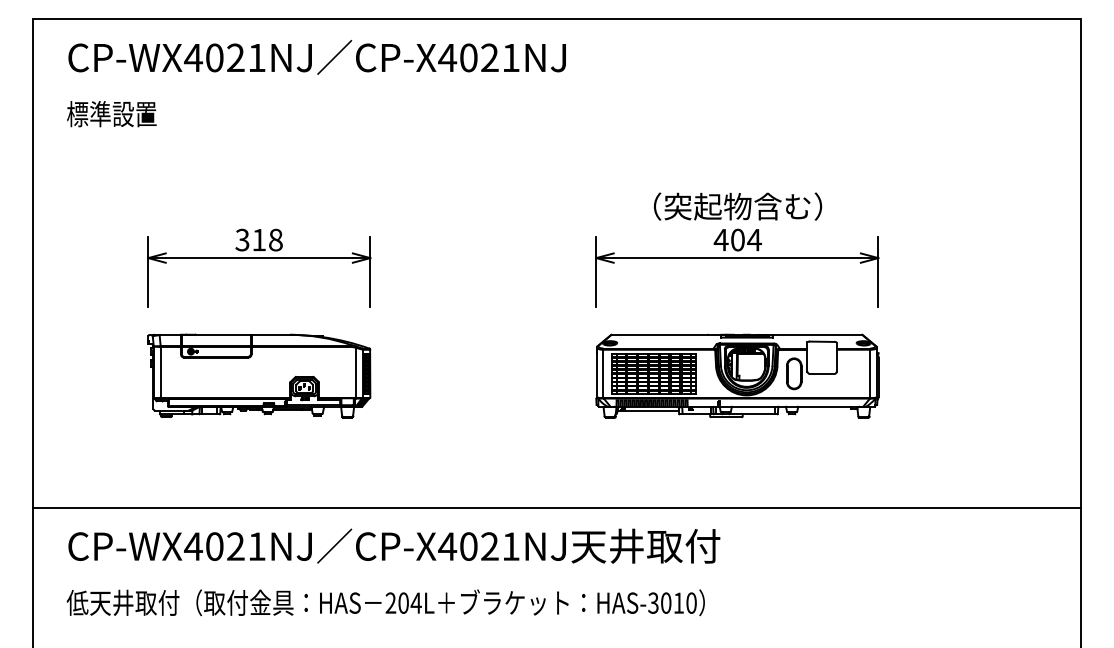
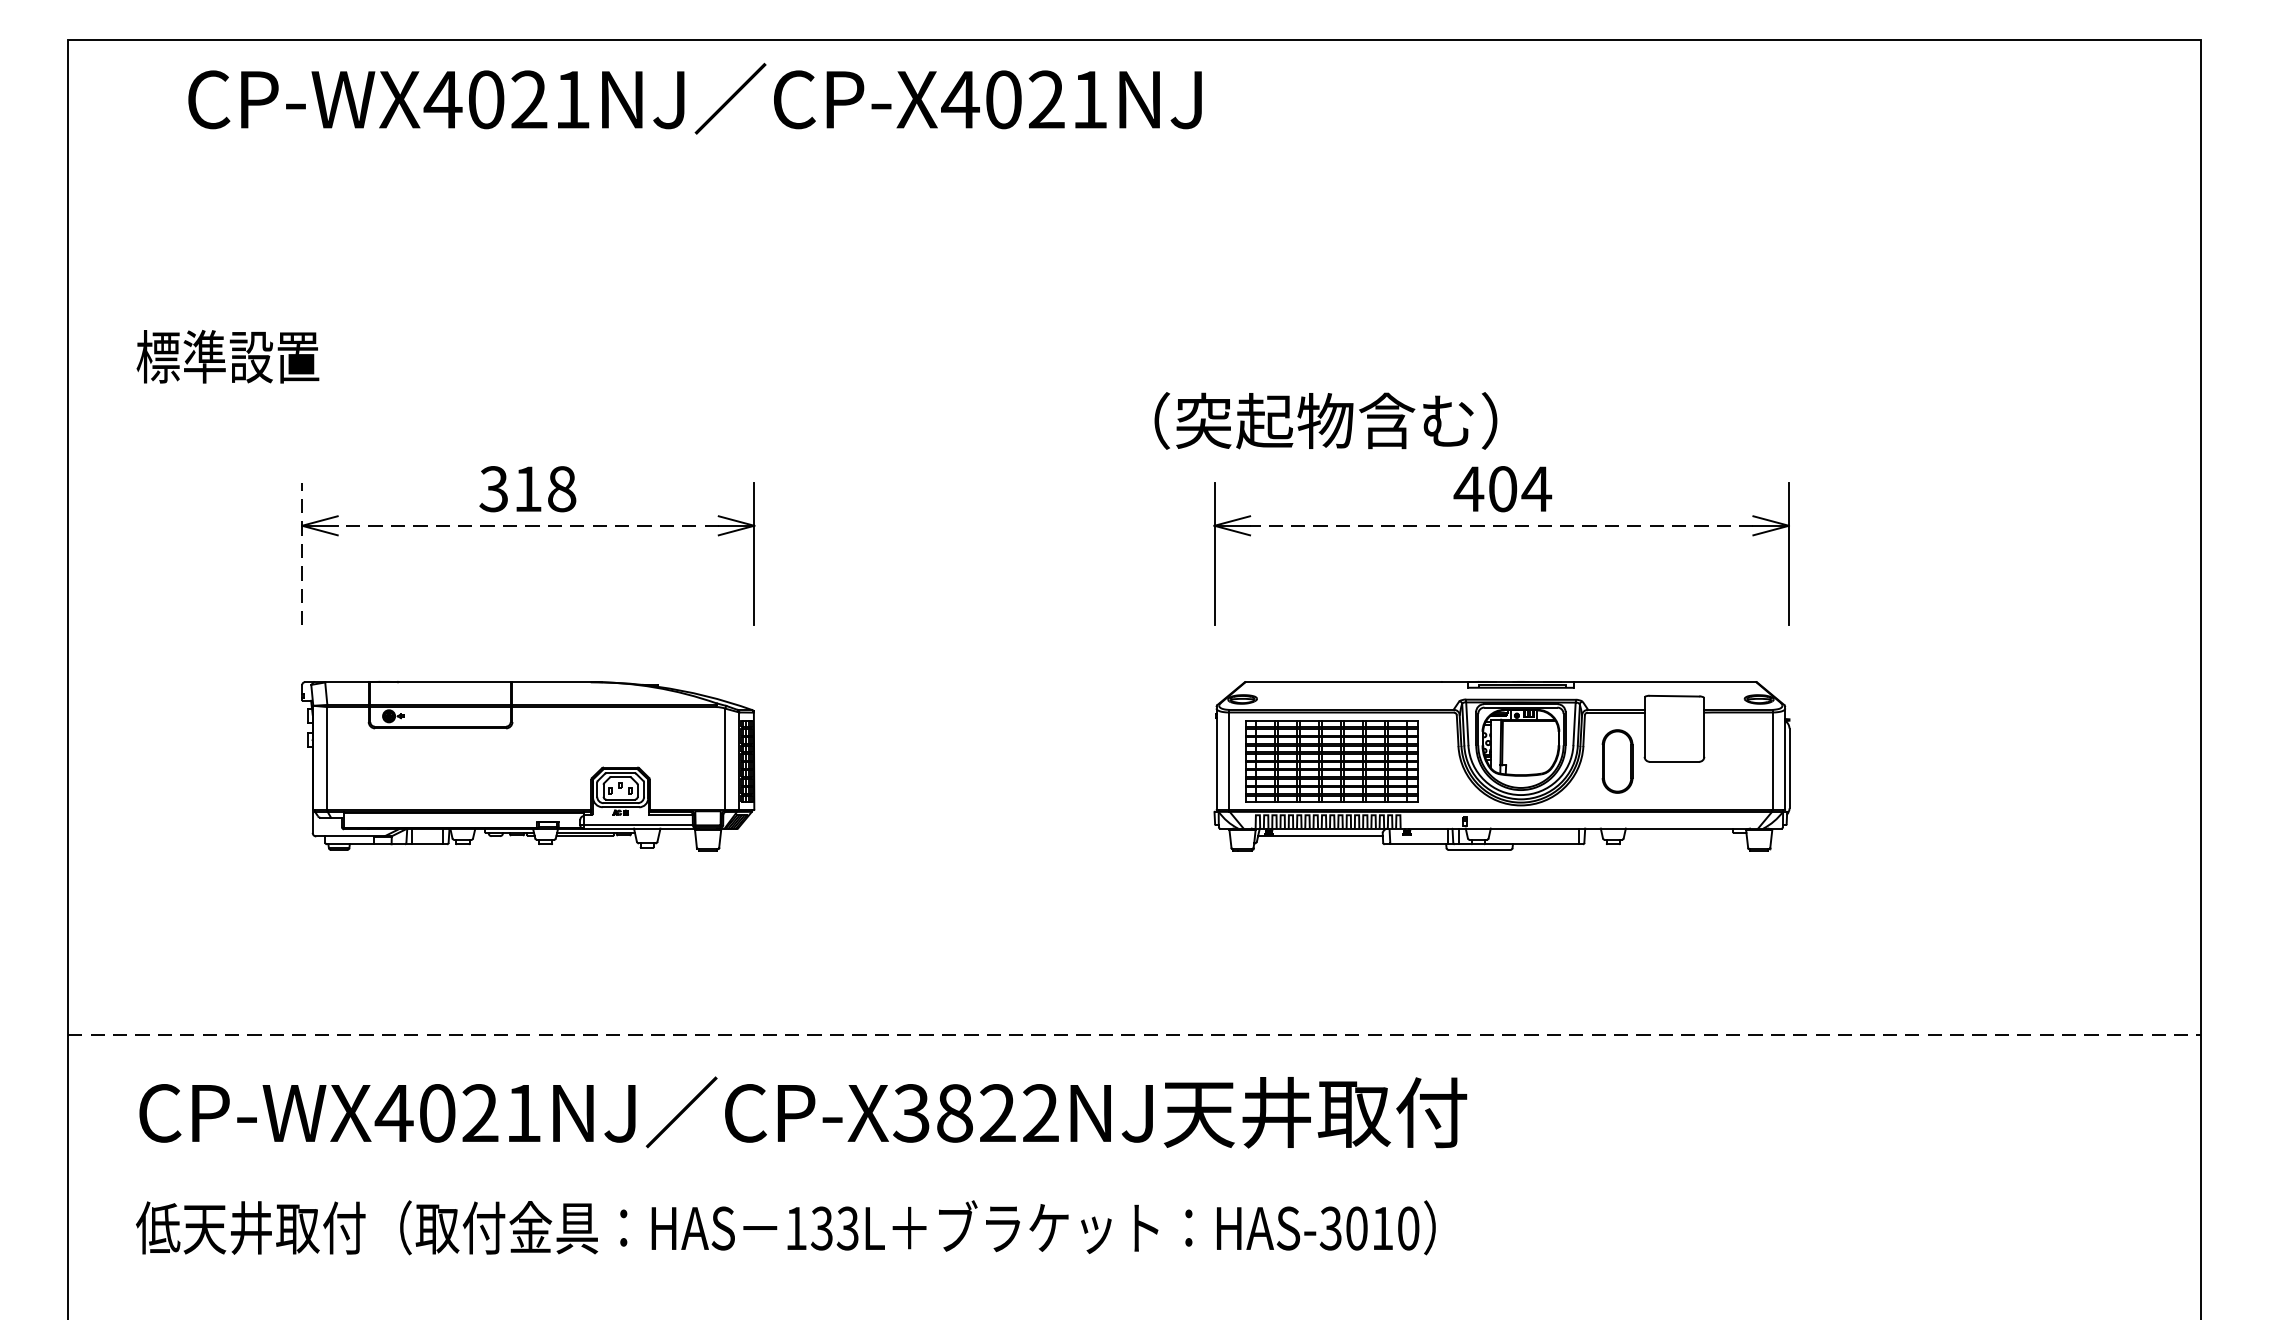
text: (316, 57) -> (693, 98), moved
text: (111, 114) -> (227, 357), moved
text: (738, 206) -> (1326, 420), moved
line: (259, 258) -> (528, 526), solid -> dashed
line: (737, 258) -> (1502, 526), solid -> dashed
line: (148, 272) -> (302, 555), solid -> dashed
line: (557, 508) -> (1135, 1035), solid -> dashed
text: (478, 546) -> (974, 1113), CP-X4021NJ -> CP-X3822NJ
text: (403, 602) -> (821, 1227), 204L -> 133L

